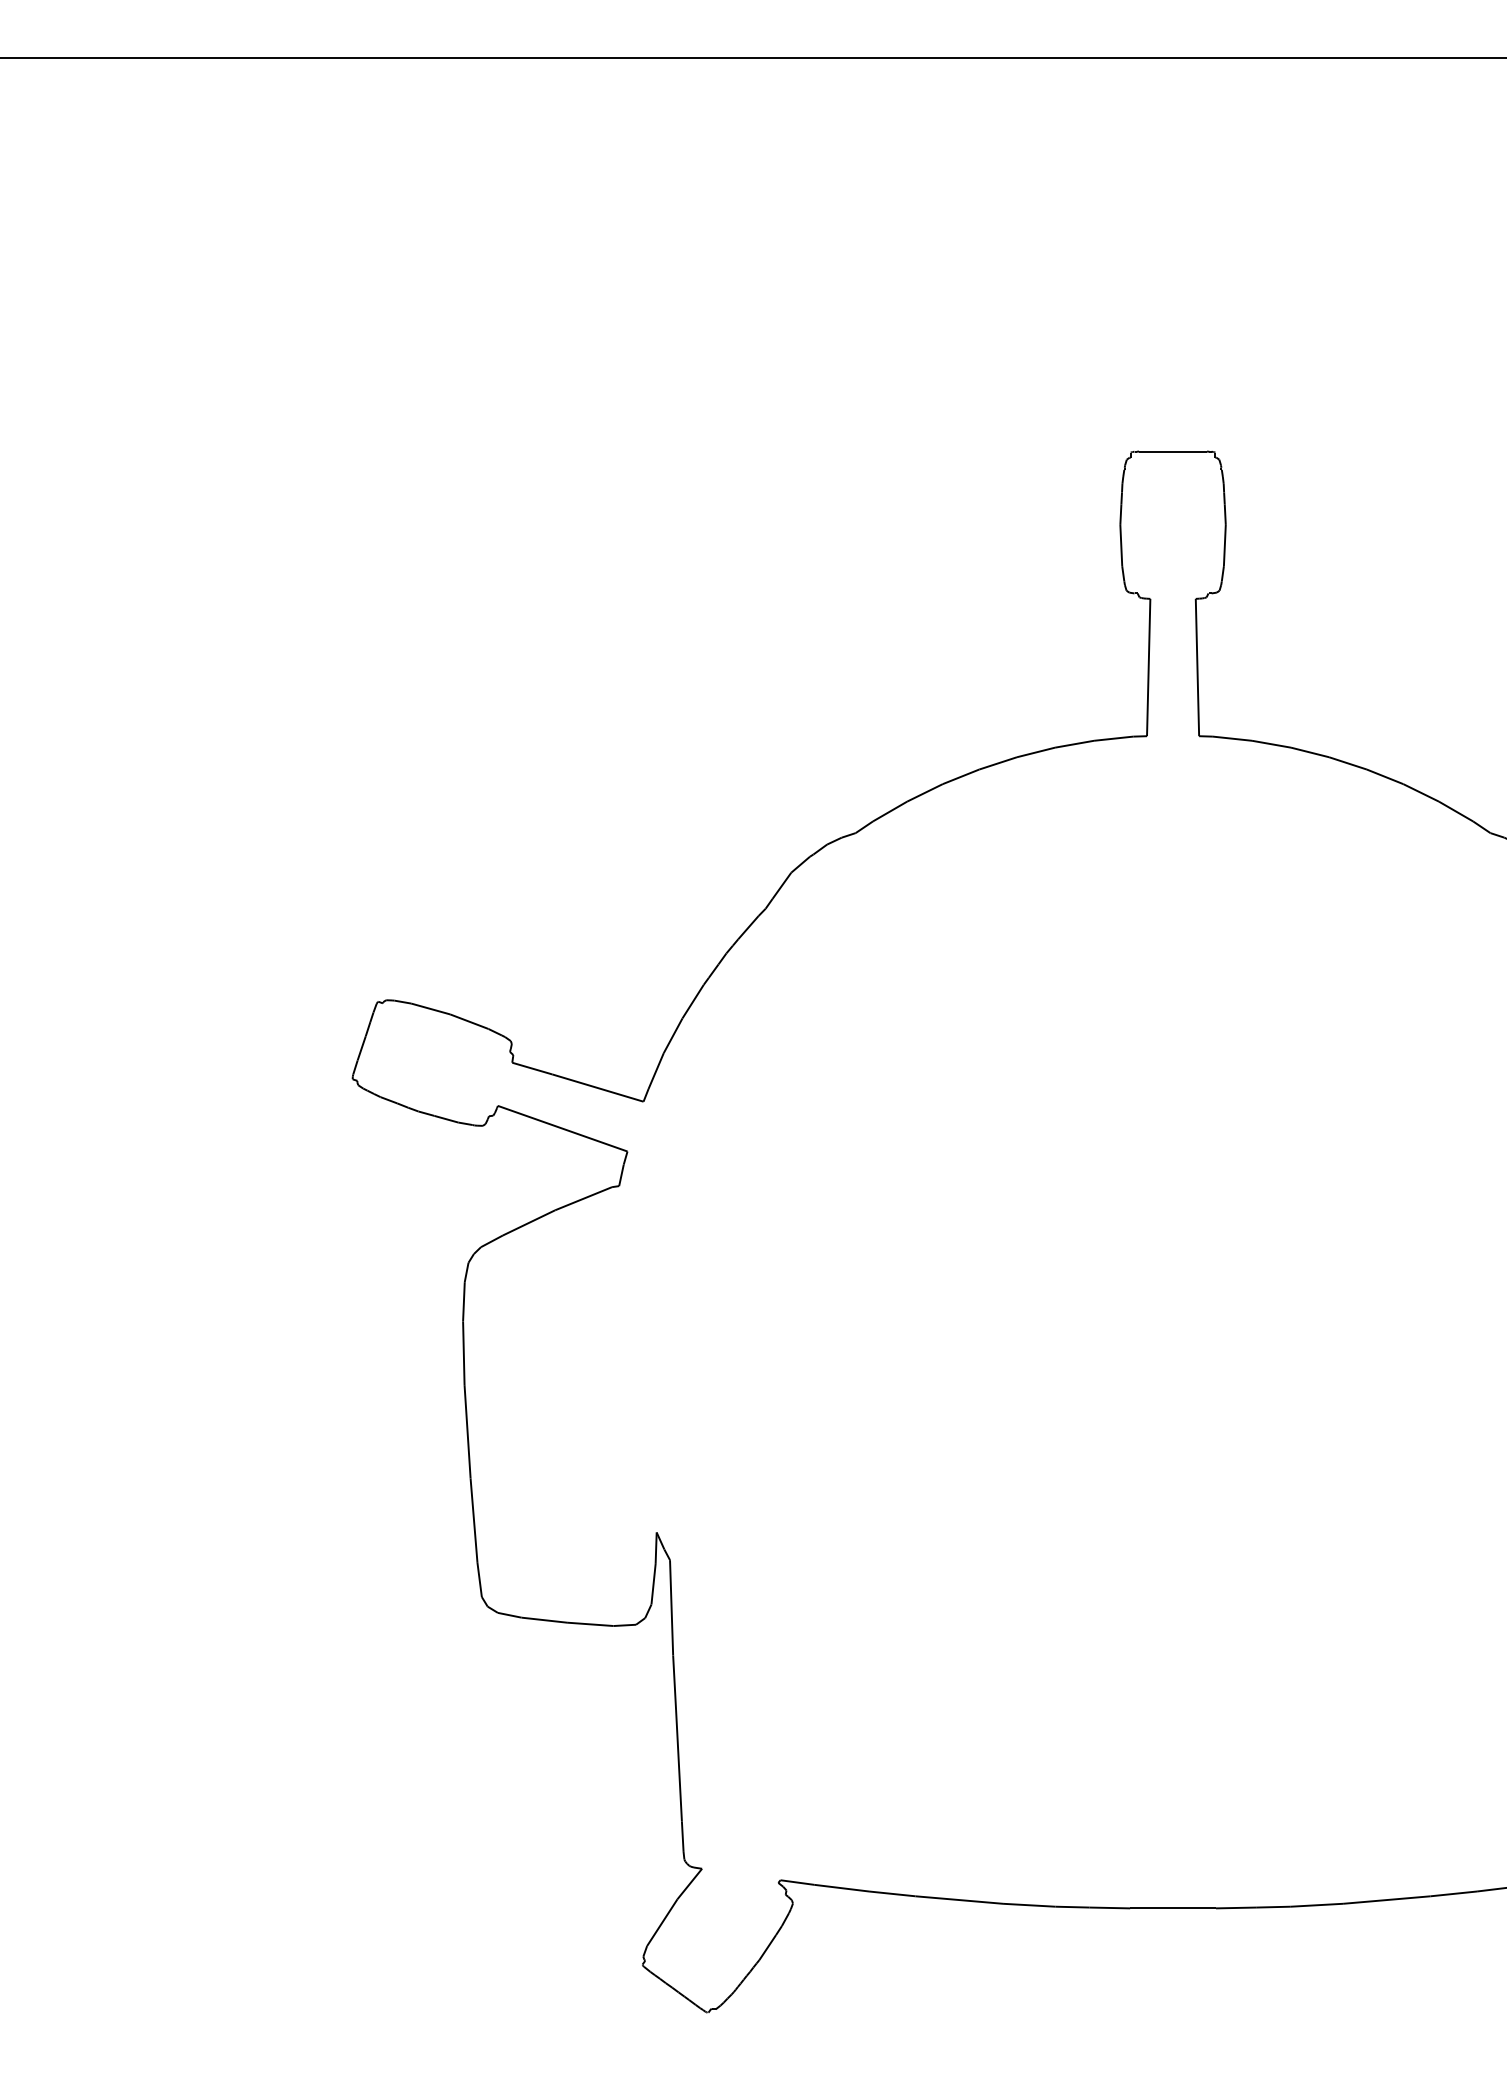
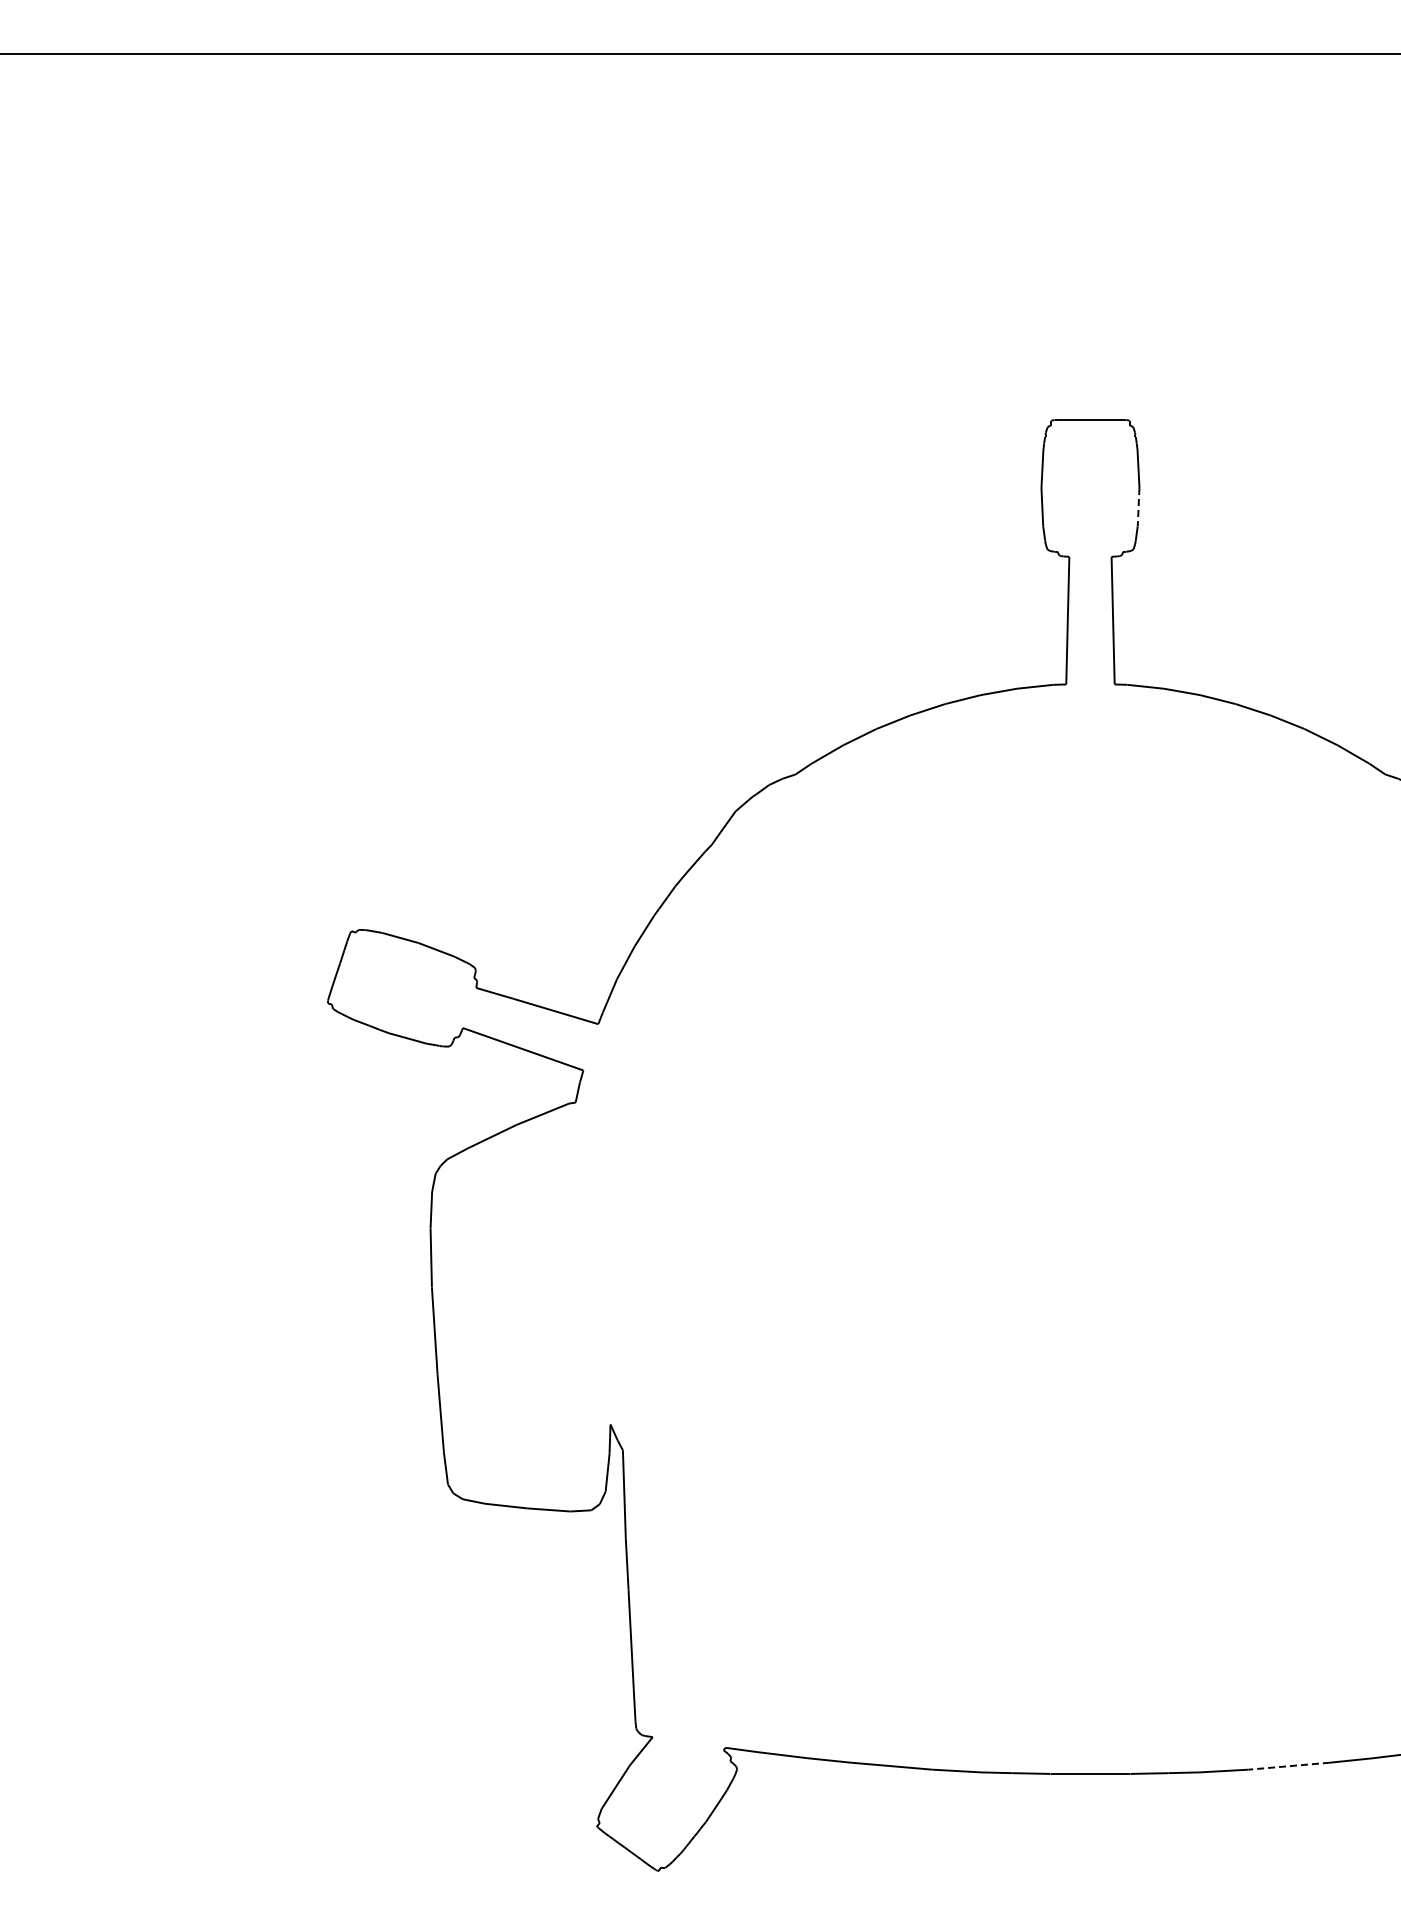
line: (1224, 545) -> (1138, 507), solid -> dashed
line: (1387, 1900) -> (1289, 1766), solid -> dashed

